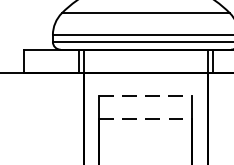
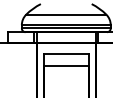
line: (146, 96) -> (66, 54), dashed -> solid
line: (146, 119) -> (66, 65), dashed -> solid

